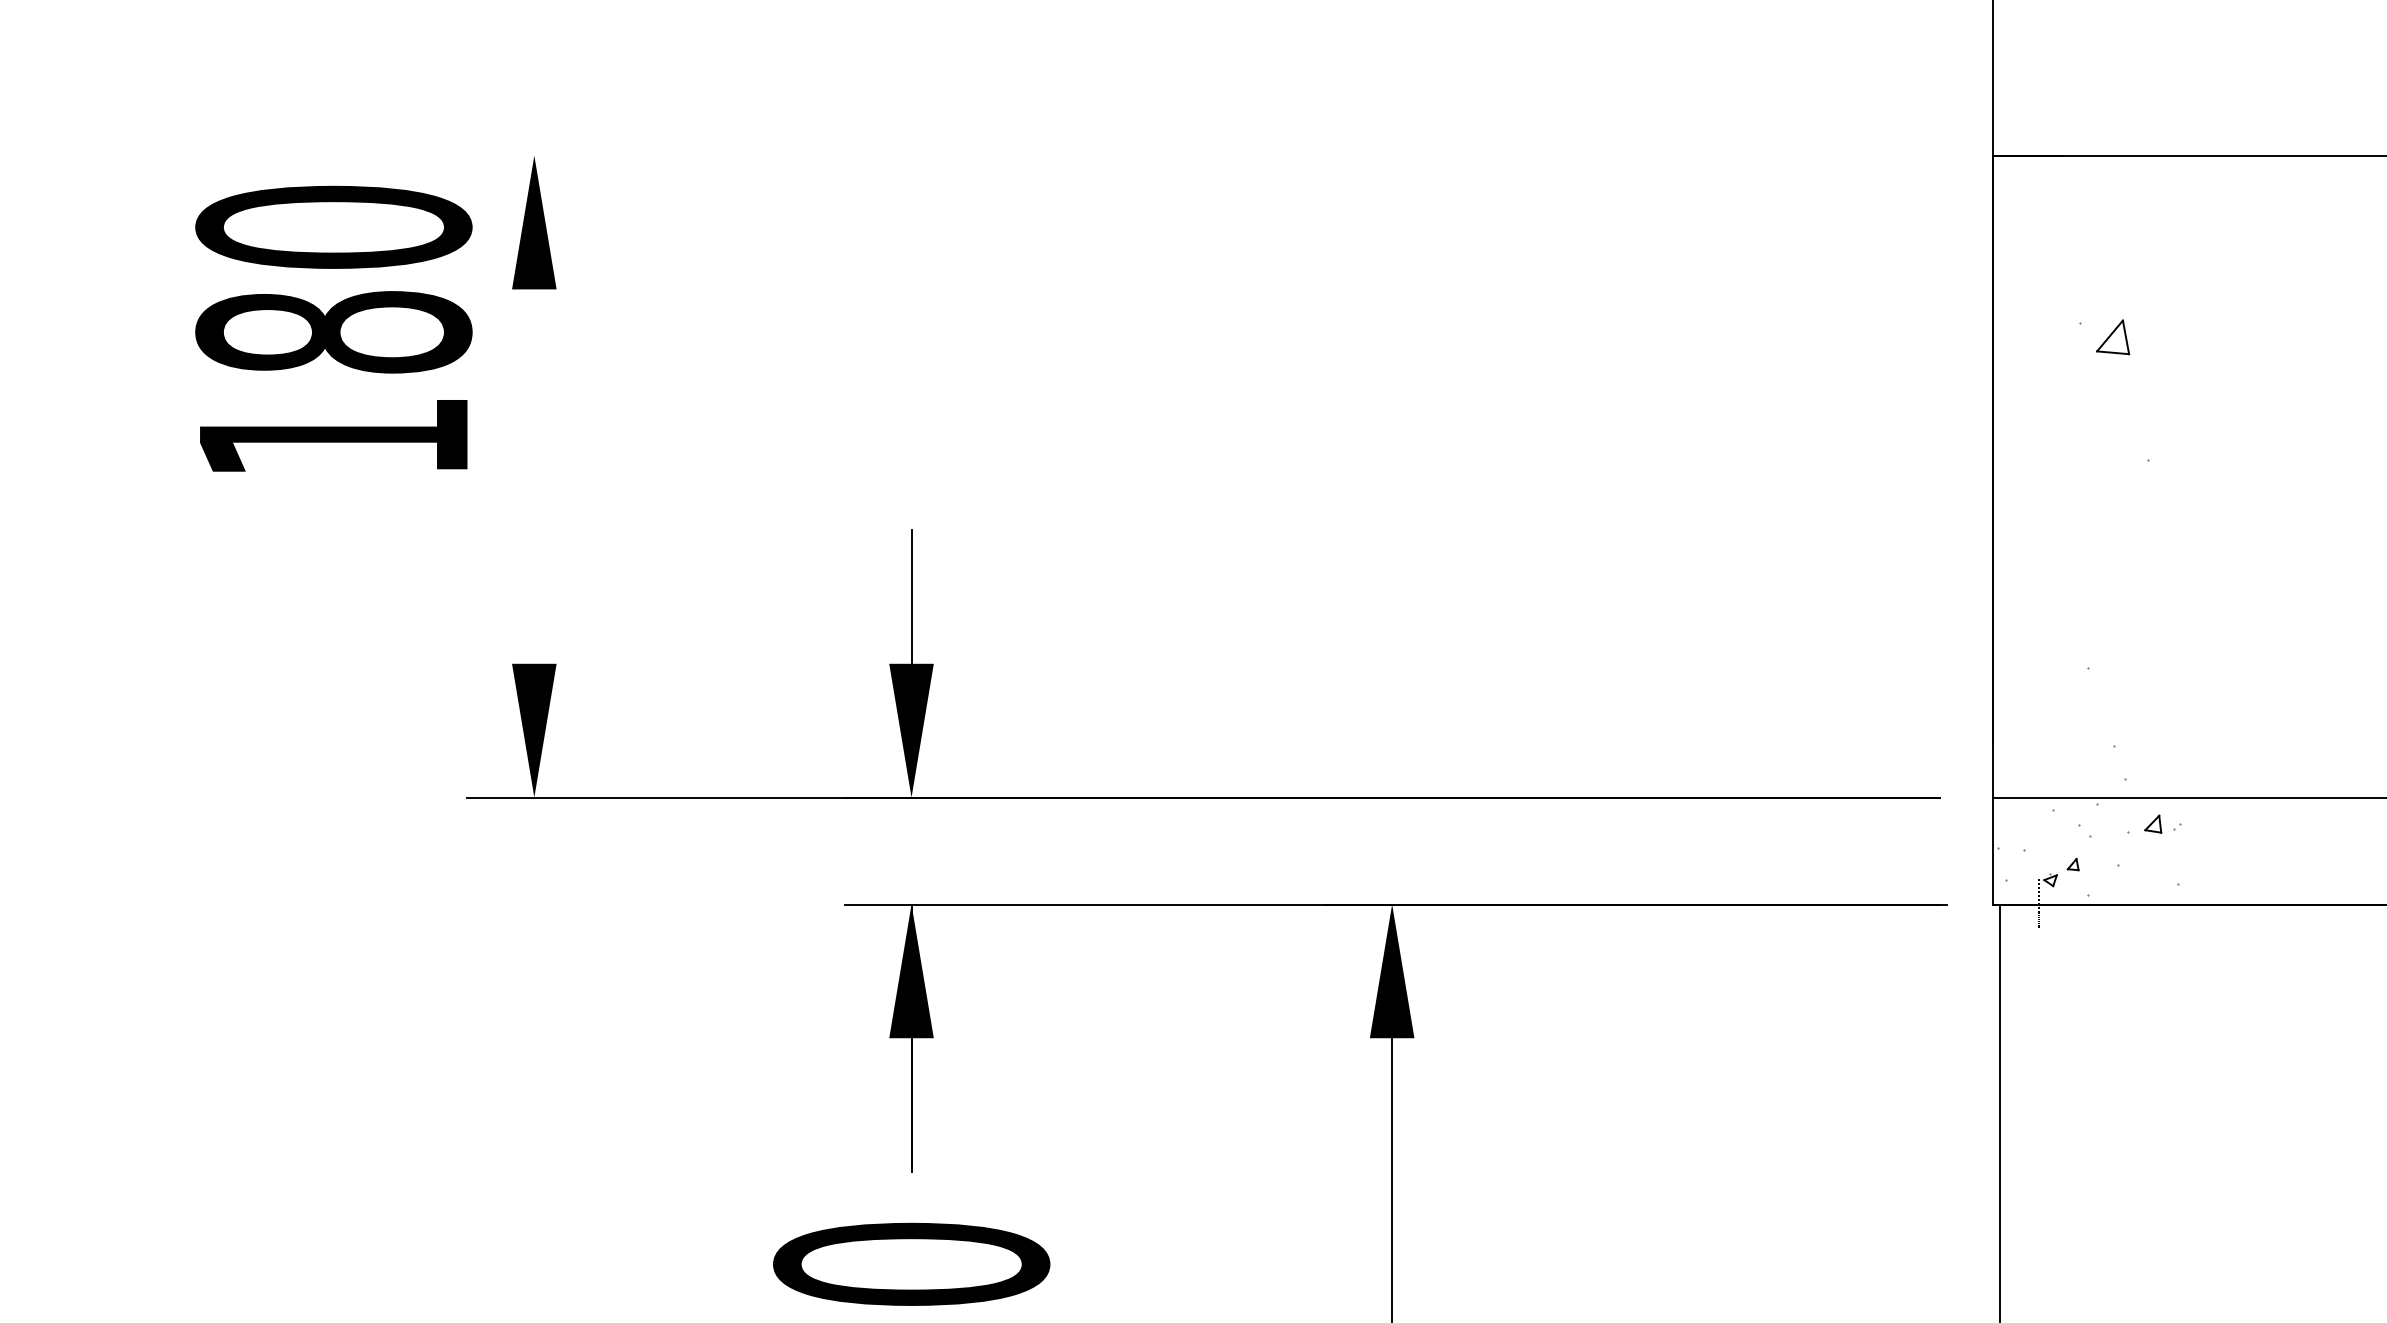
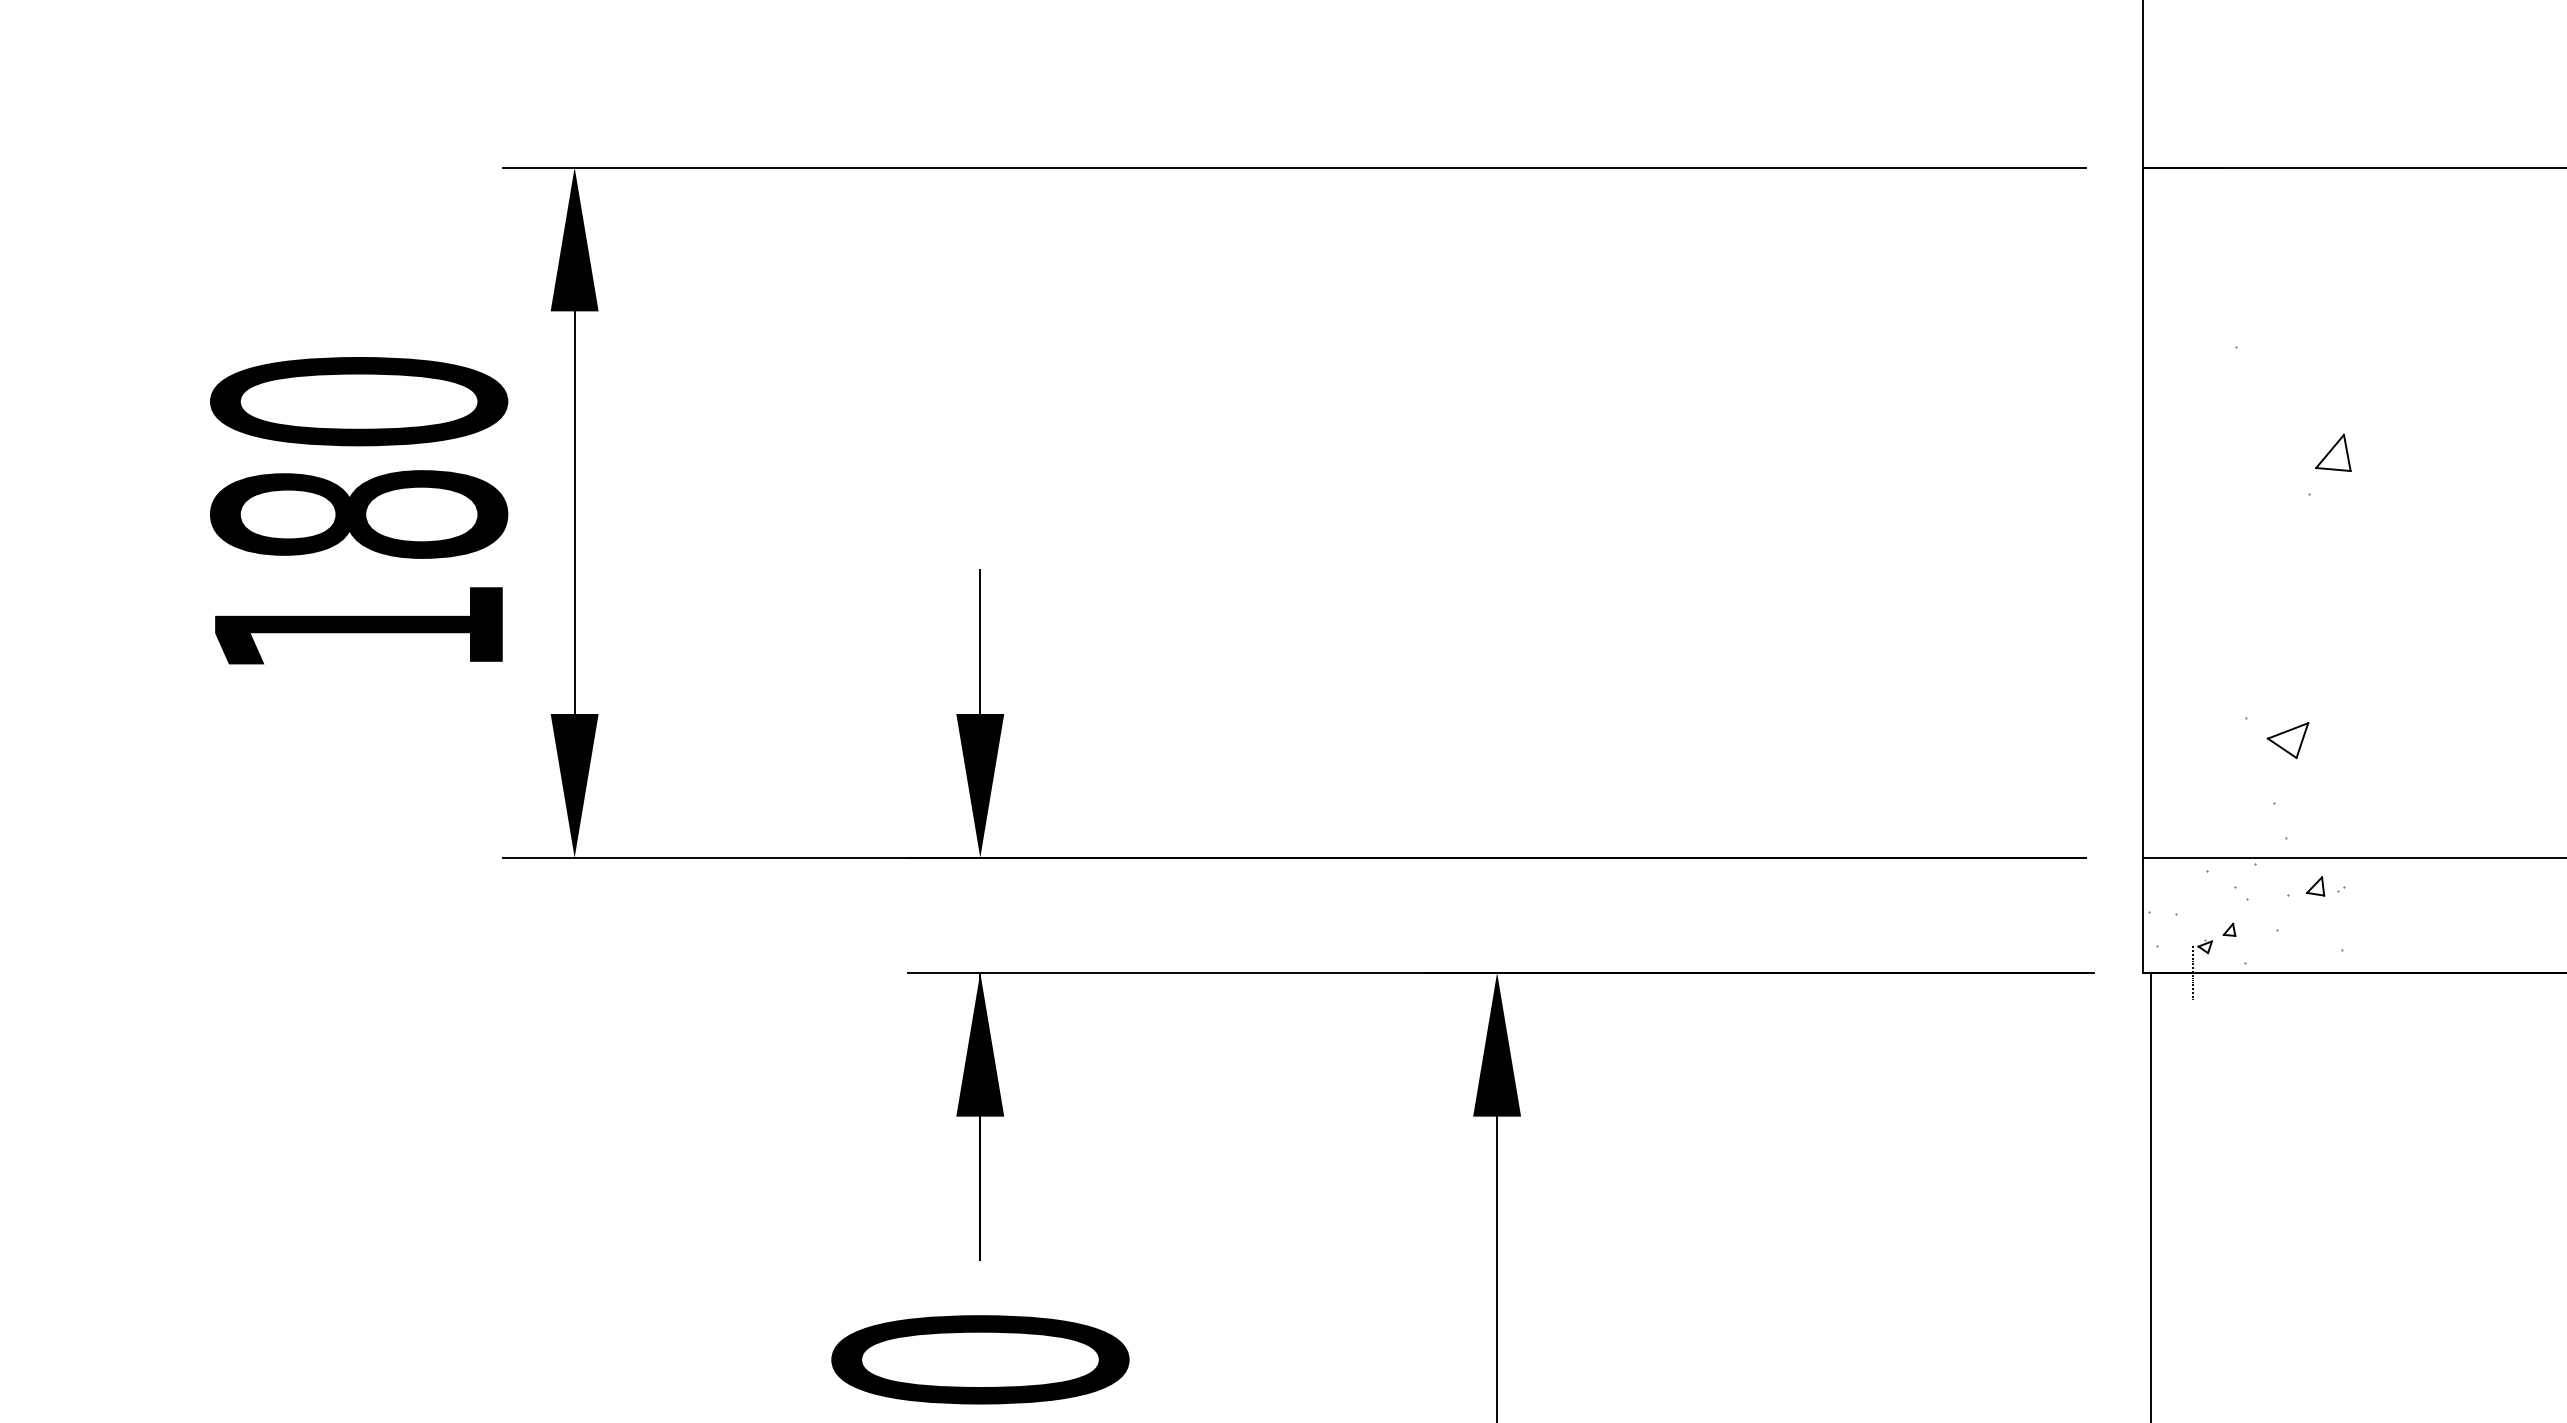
line: (1202, 155) -> (1293, 167), added
text: (334, 328) -> (359, 510), moved
part: (2113, 336) -> (2333, 452), moved
line: (534, 476) -> (574, 512), added
part: (2127, 688) -> (2287, 740), added

